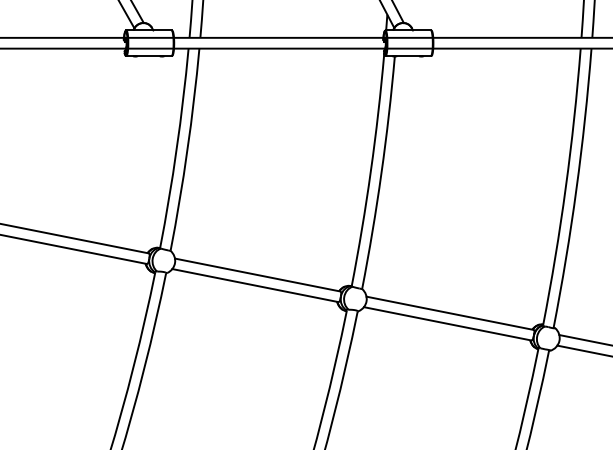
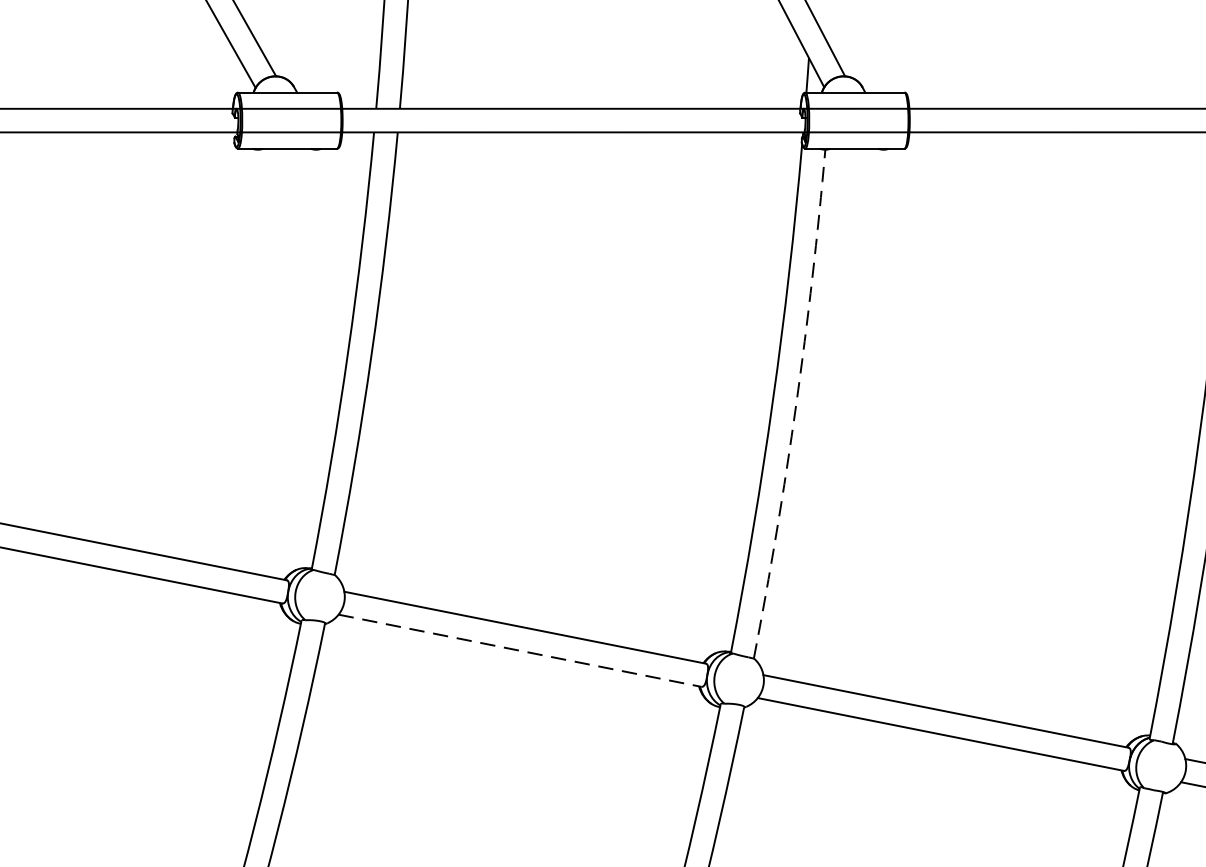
arc: (381, 173) -> (796, 405), solid -> dashed
line: (255, 285) -> (520, 650), solid -> dashed

